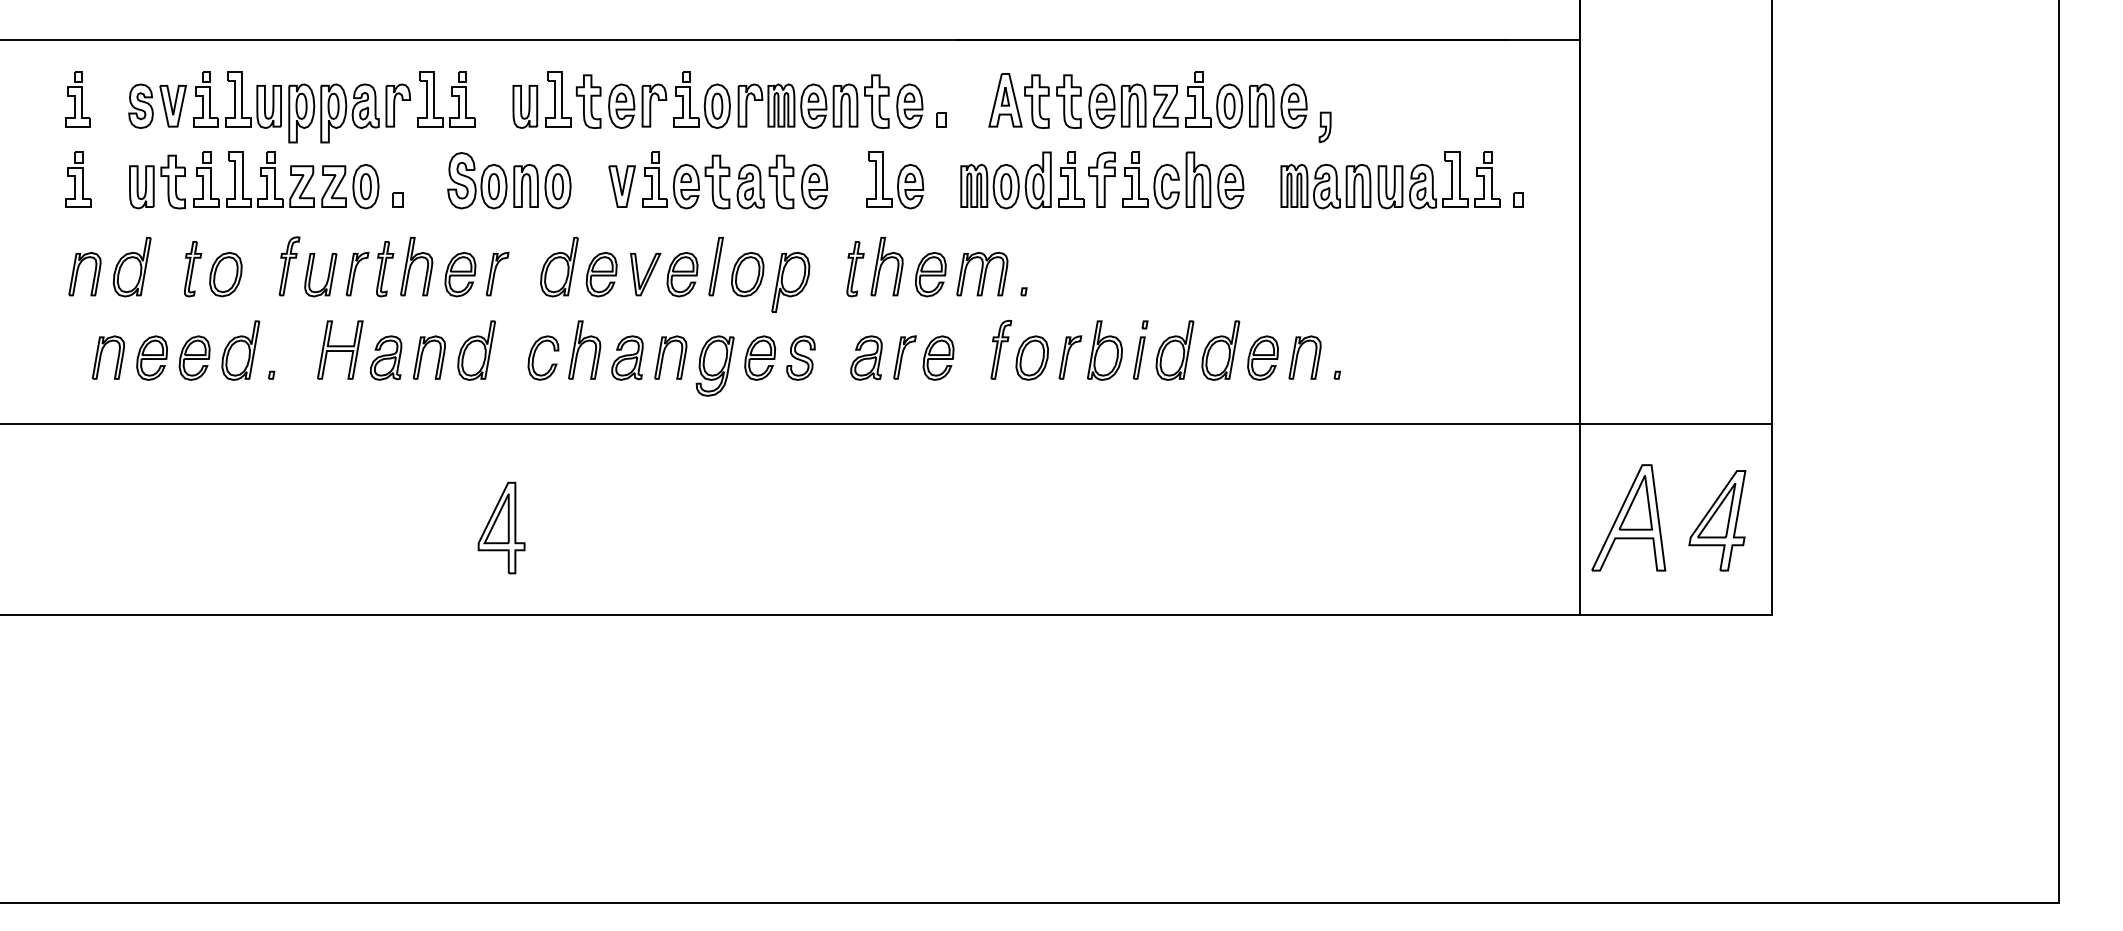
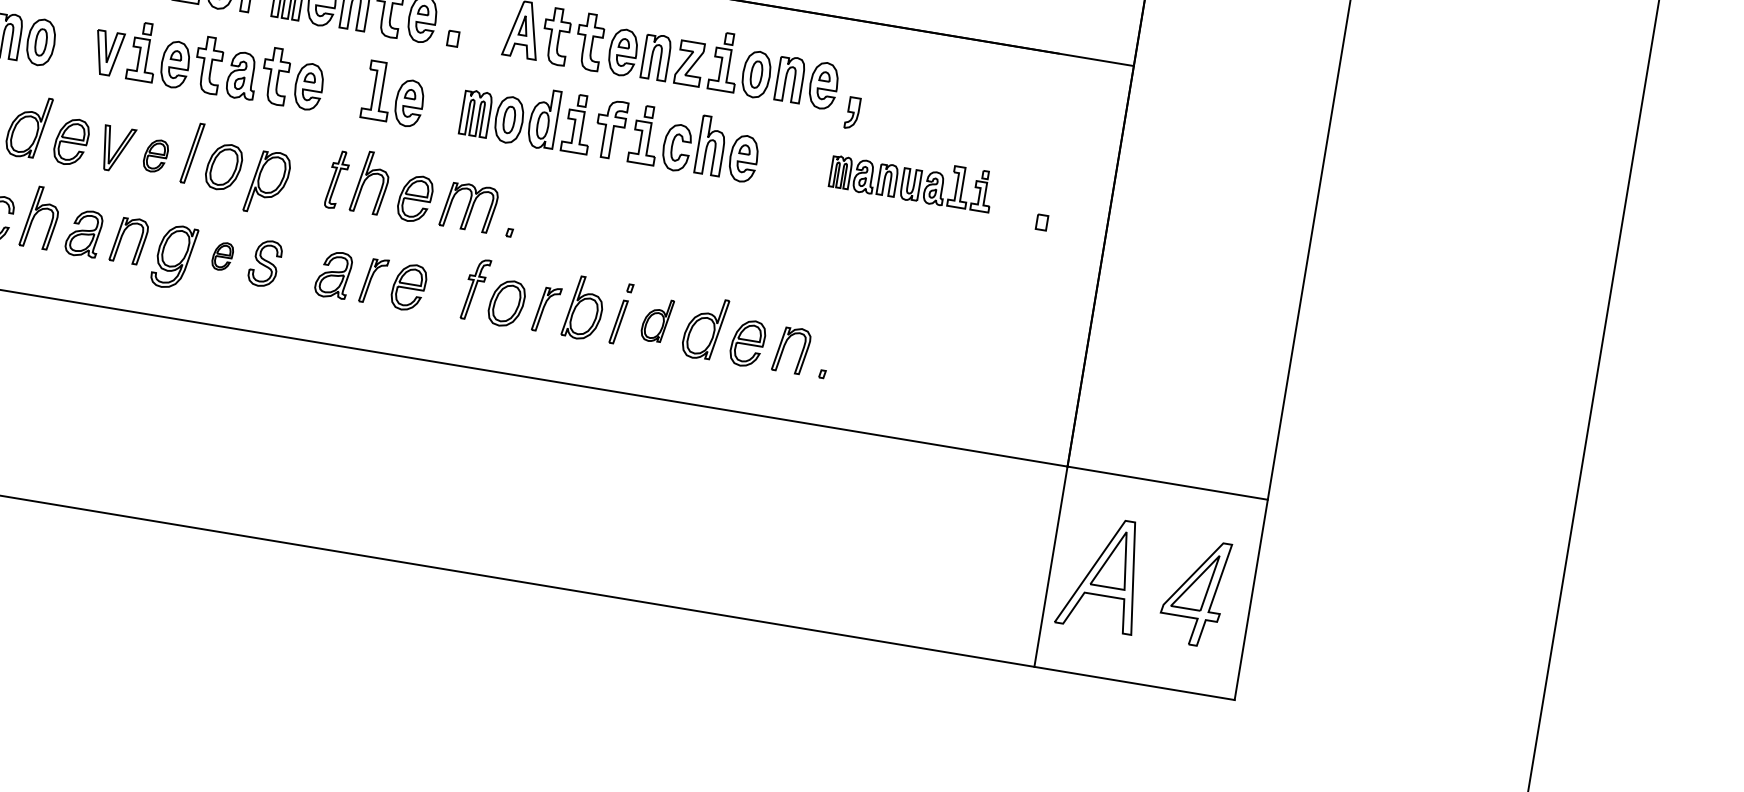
part: (1390, 180) -> (911, 179), size x0.7
part: (682, 274) -> (155, 155), size x0.7
part: (1174, 350) -> (656, 320), size x0.7
part: (760, 357) -> (223, 255), size x0.6

